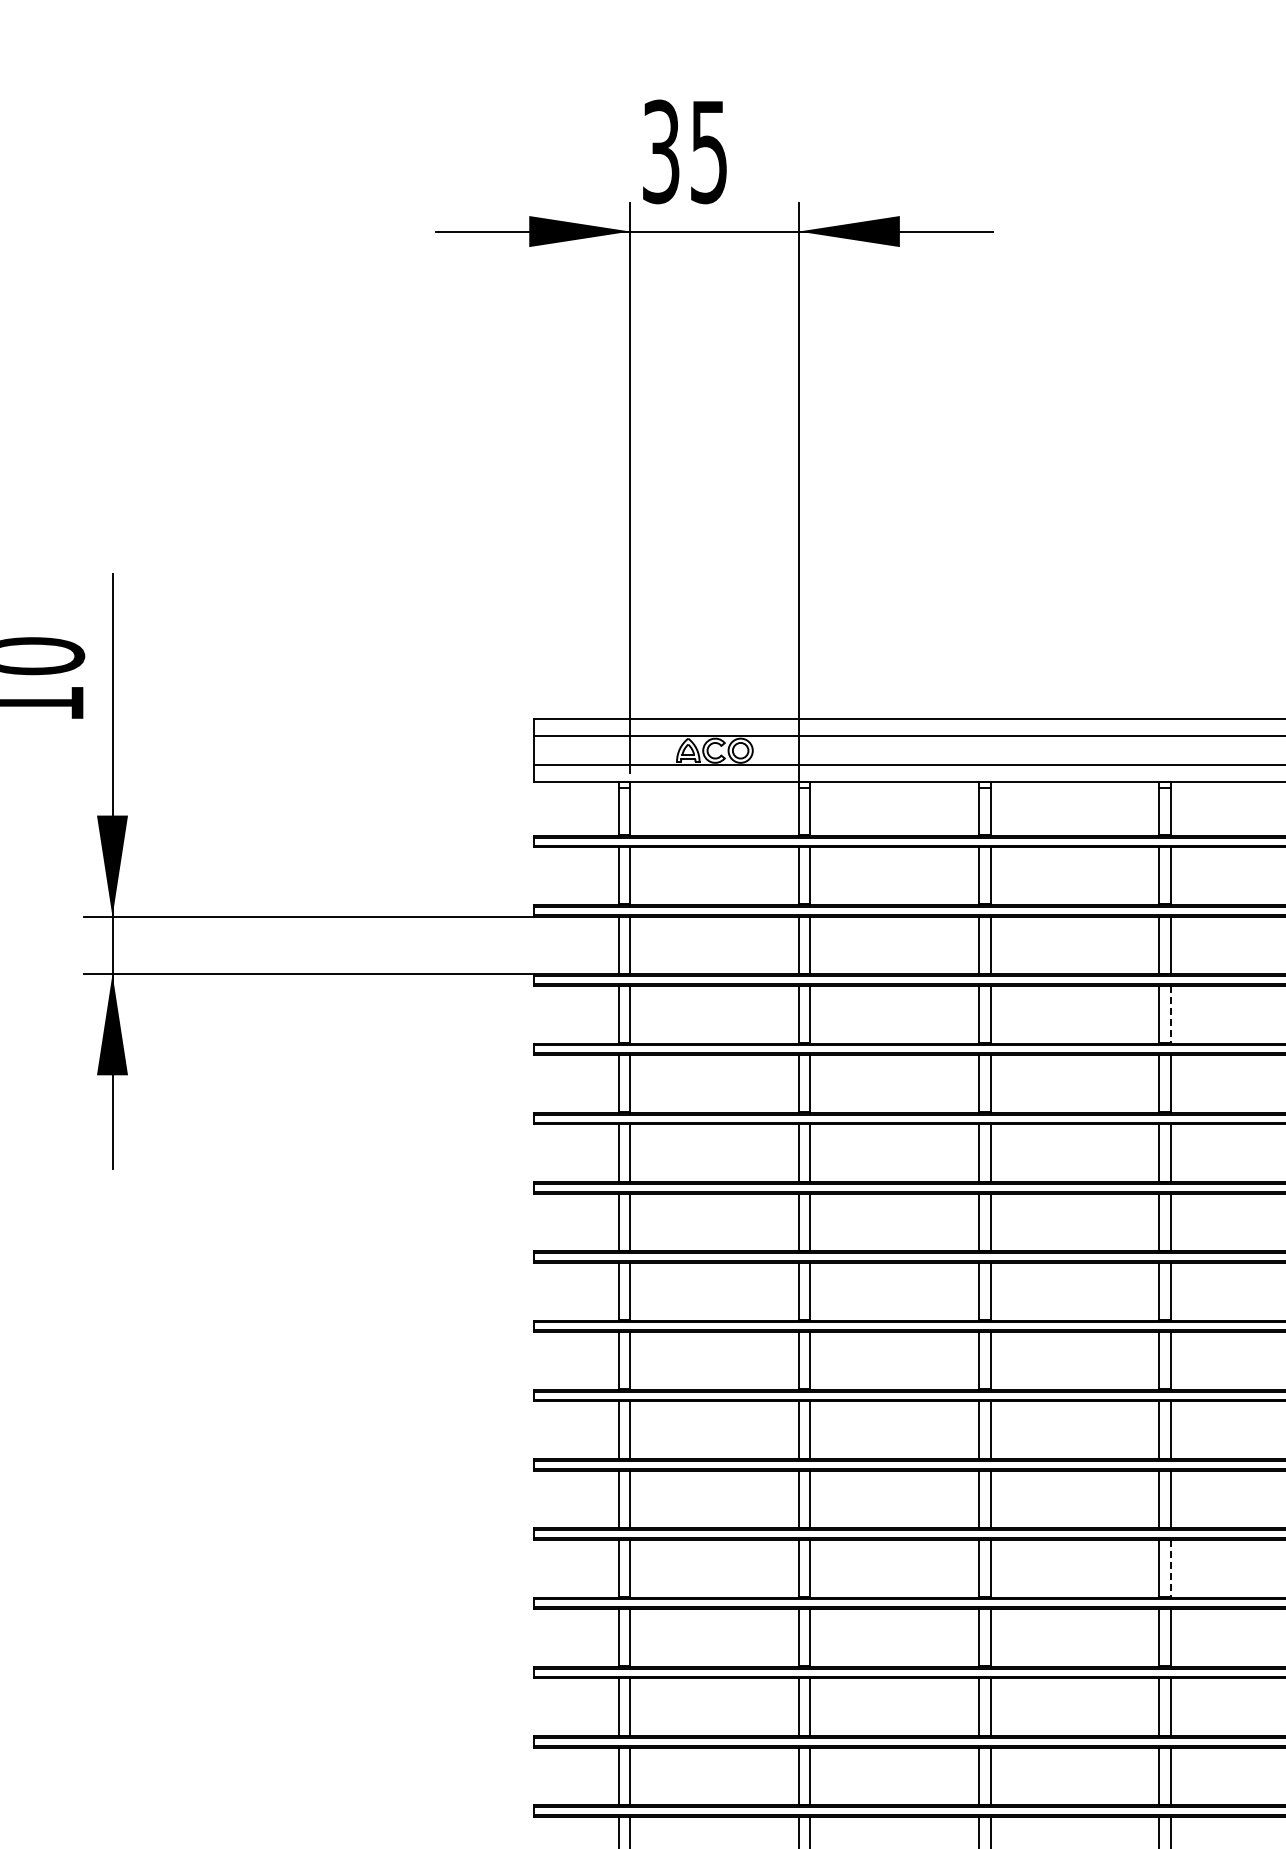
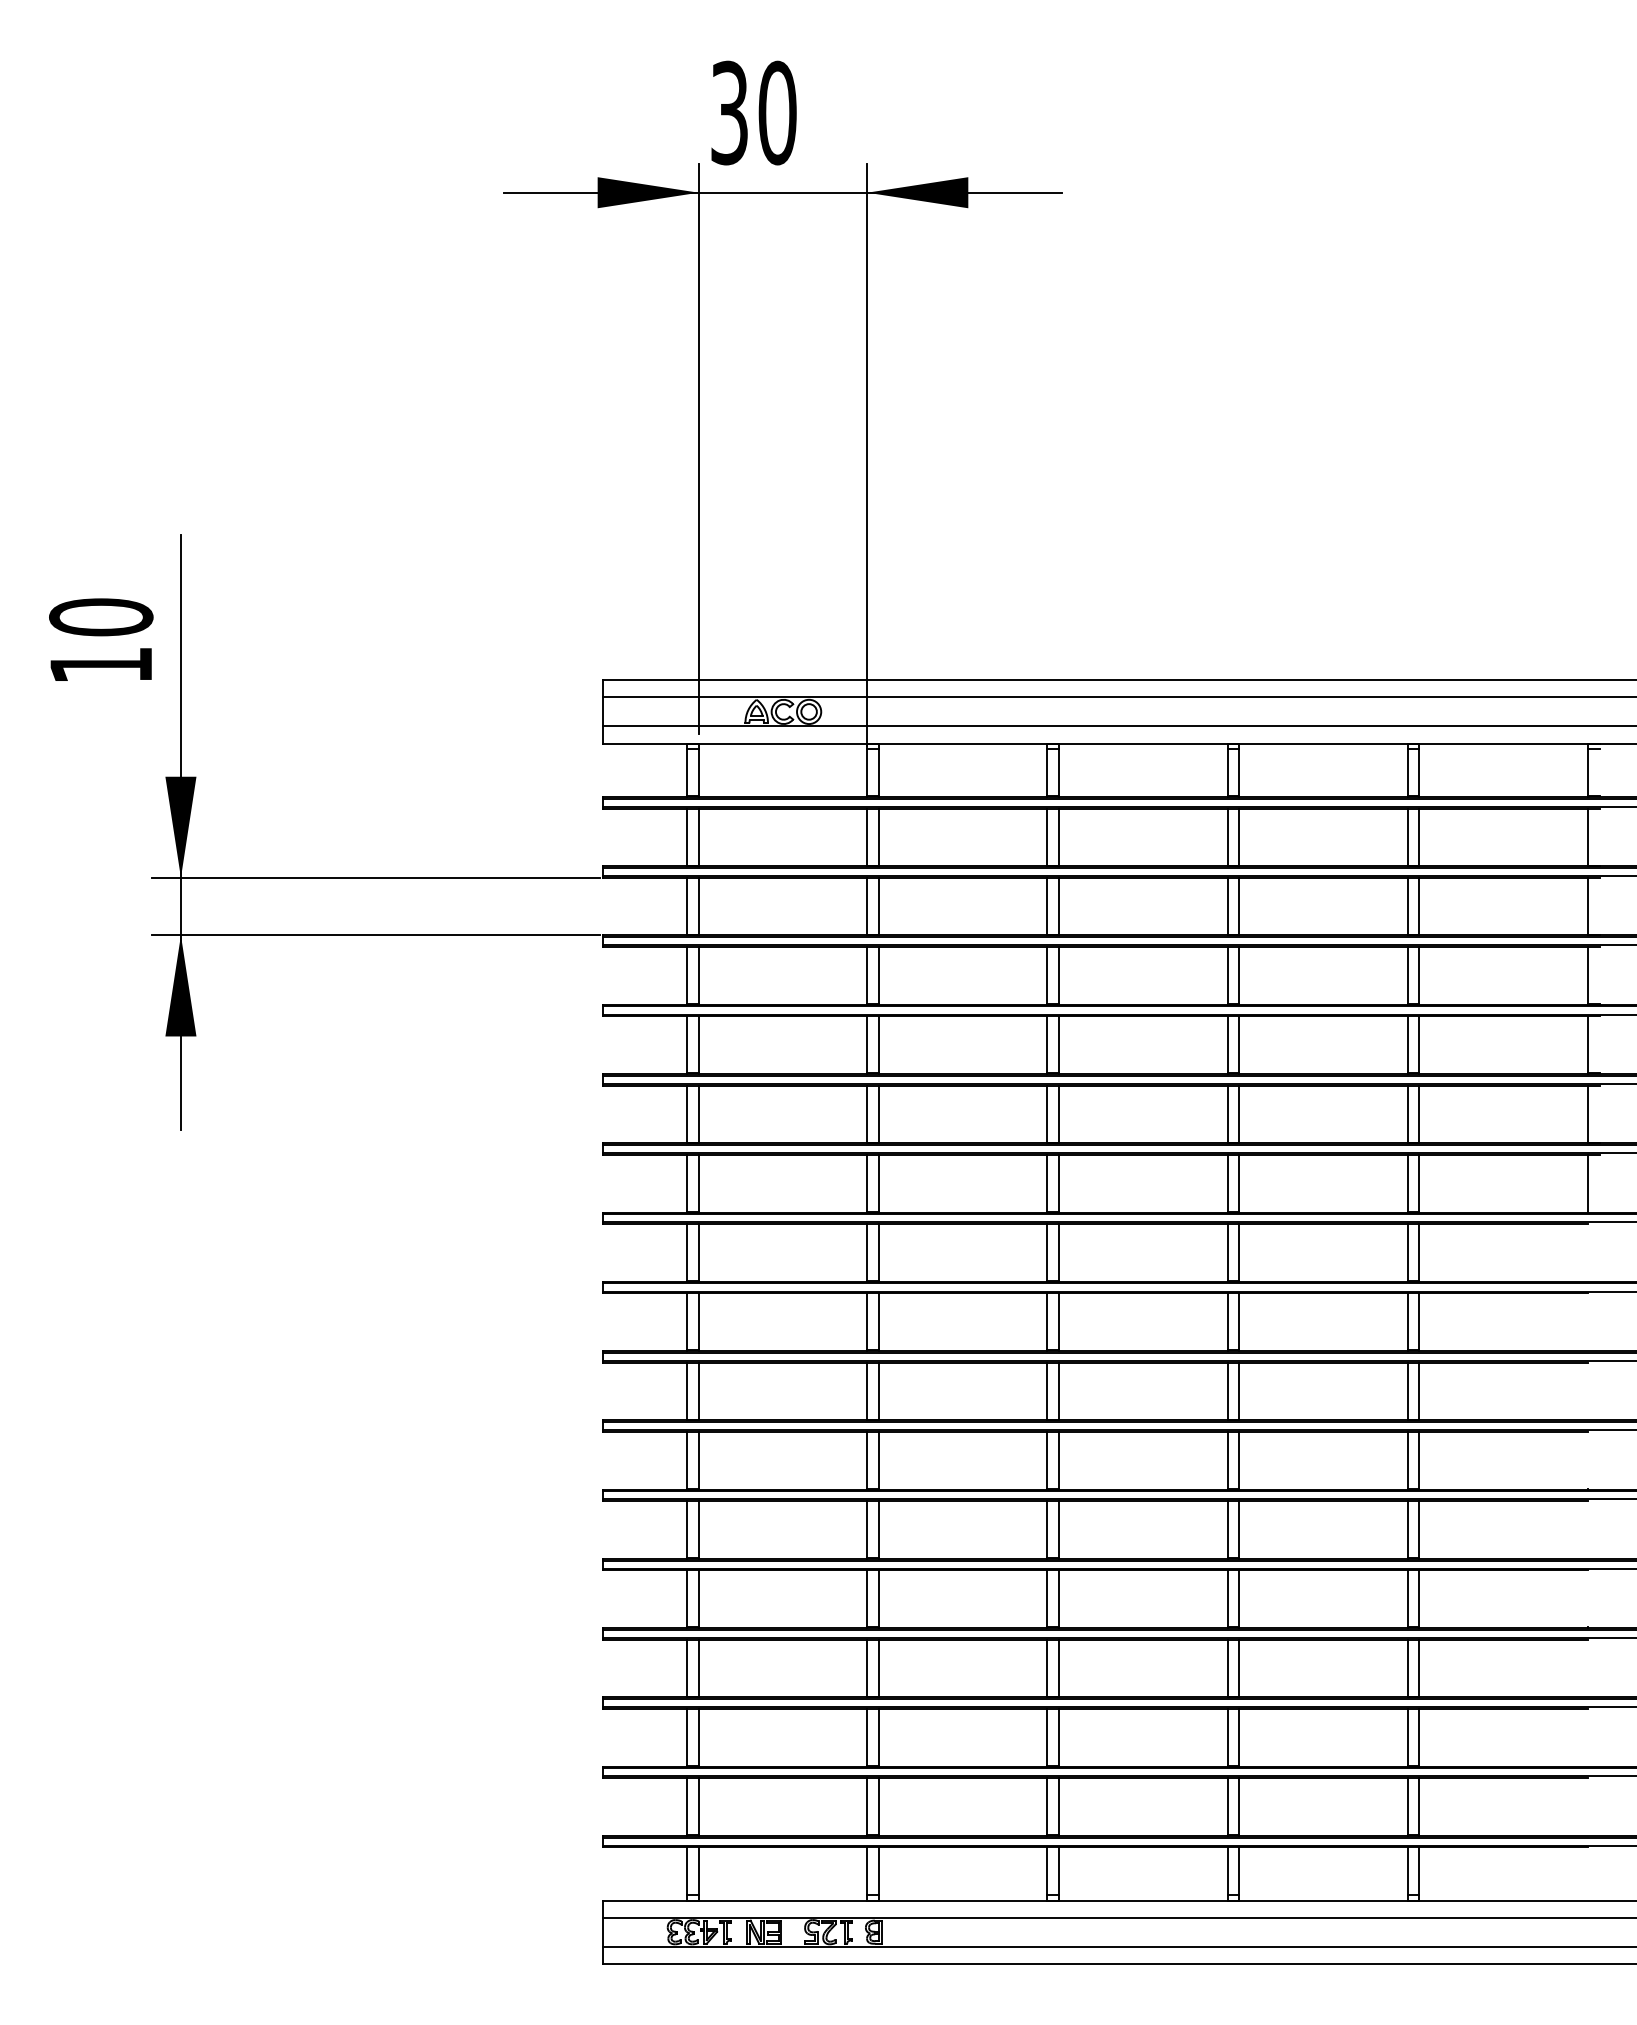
text: (709, 151) -> (777, 112), 35 -> 30
line: (1171, 1014) -> (1239, 975), dashed -> solid
line: (1171, 1568) -> (1239, 1529), dashed -> solid

